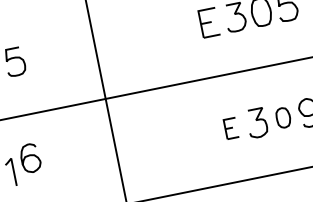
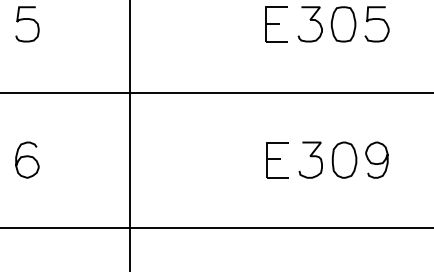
part: (283, 117) -> (344, 159), size x1.43
part: (231, 128) -> (277, 160), size x1.43
curve: (30, 156) -> (27, 157), moved

